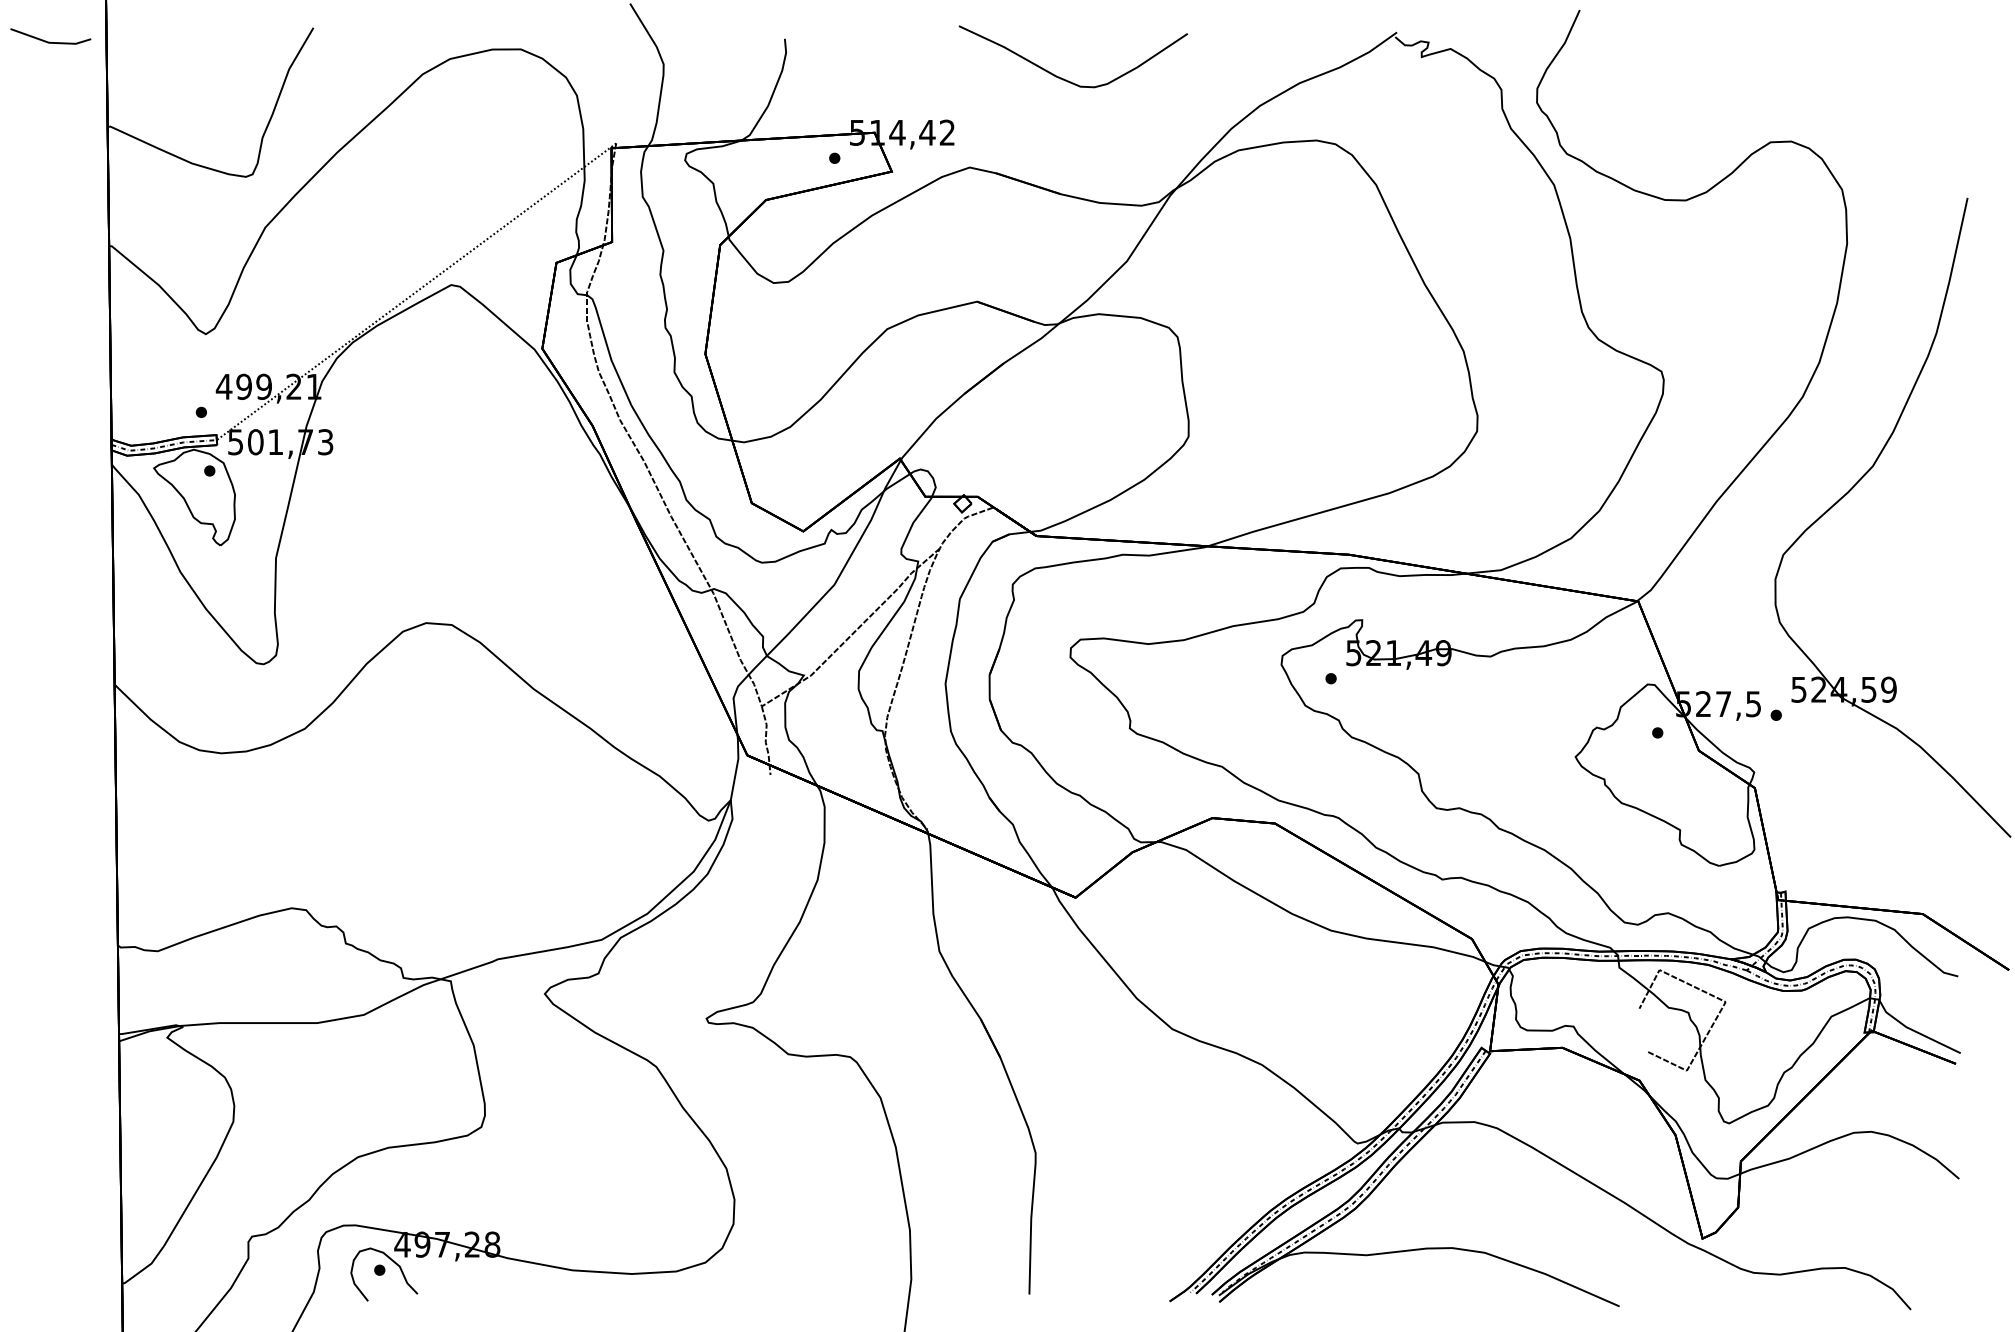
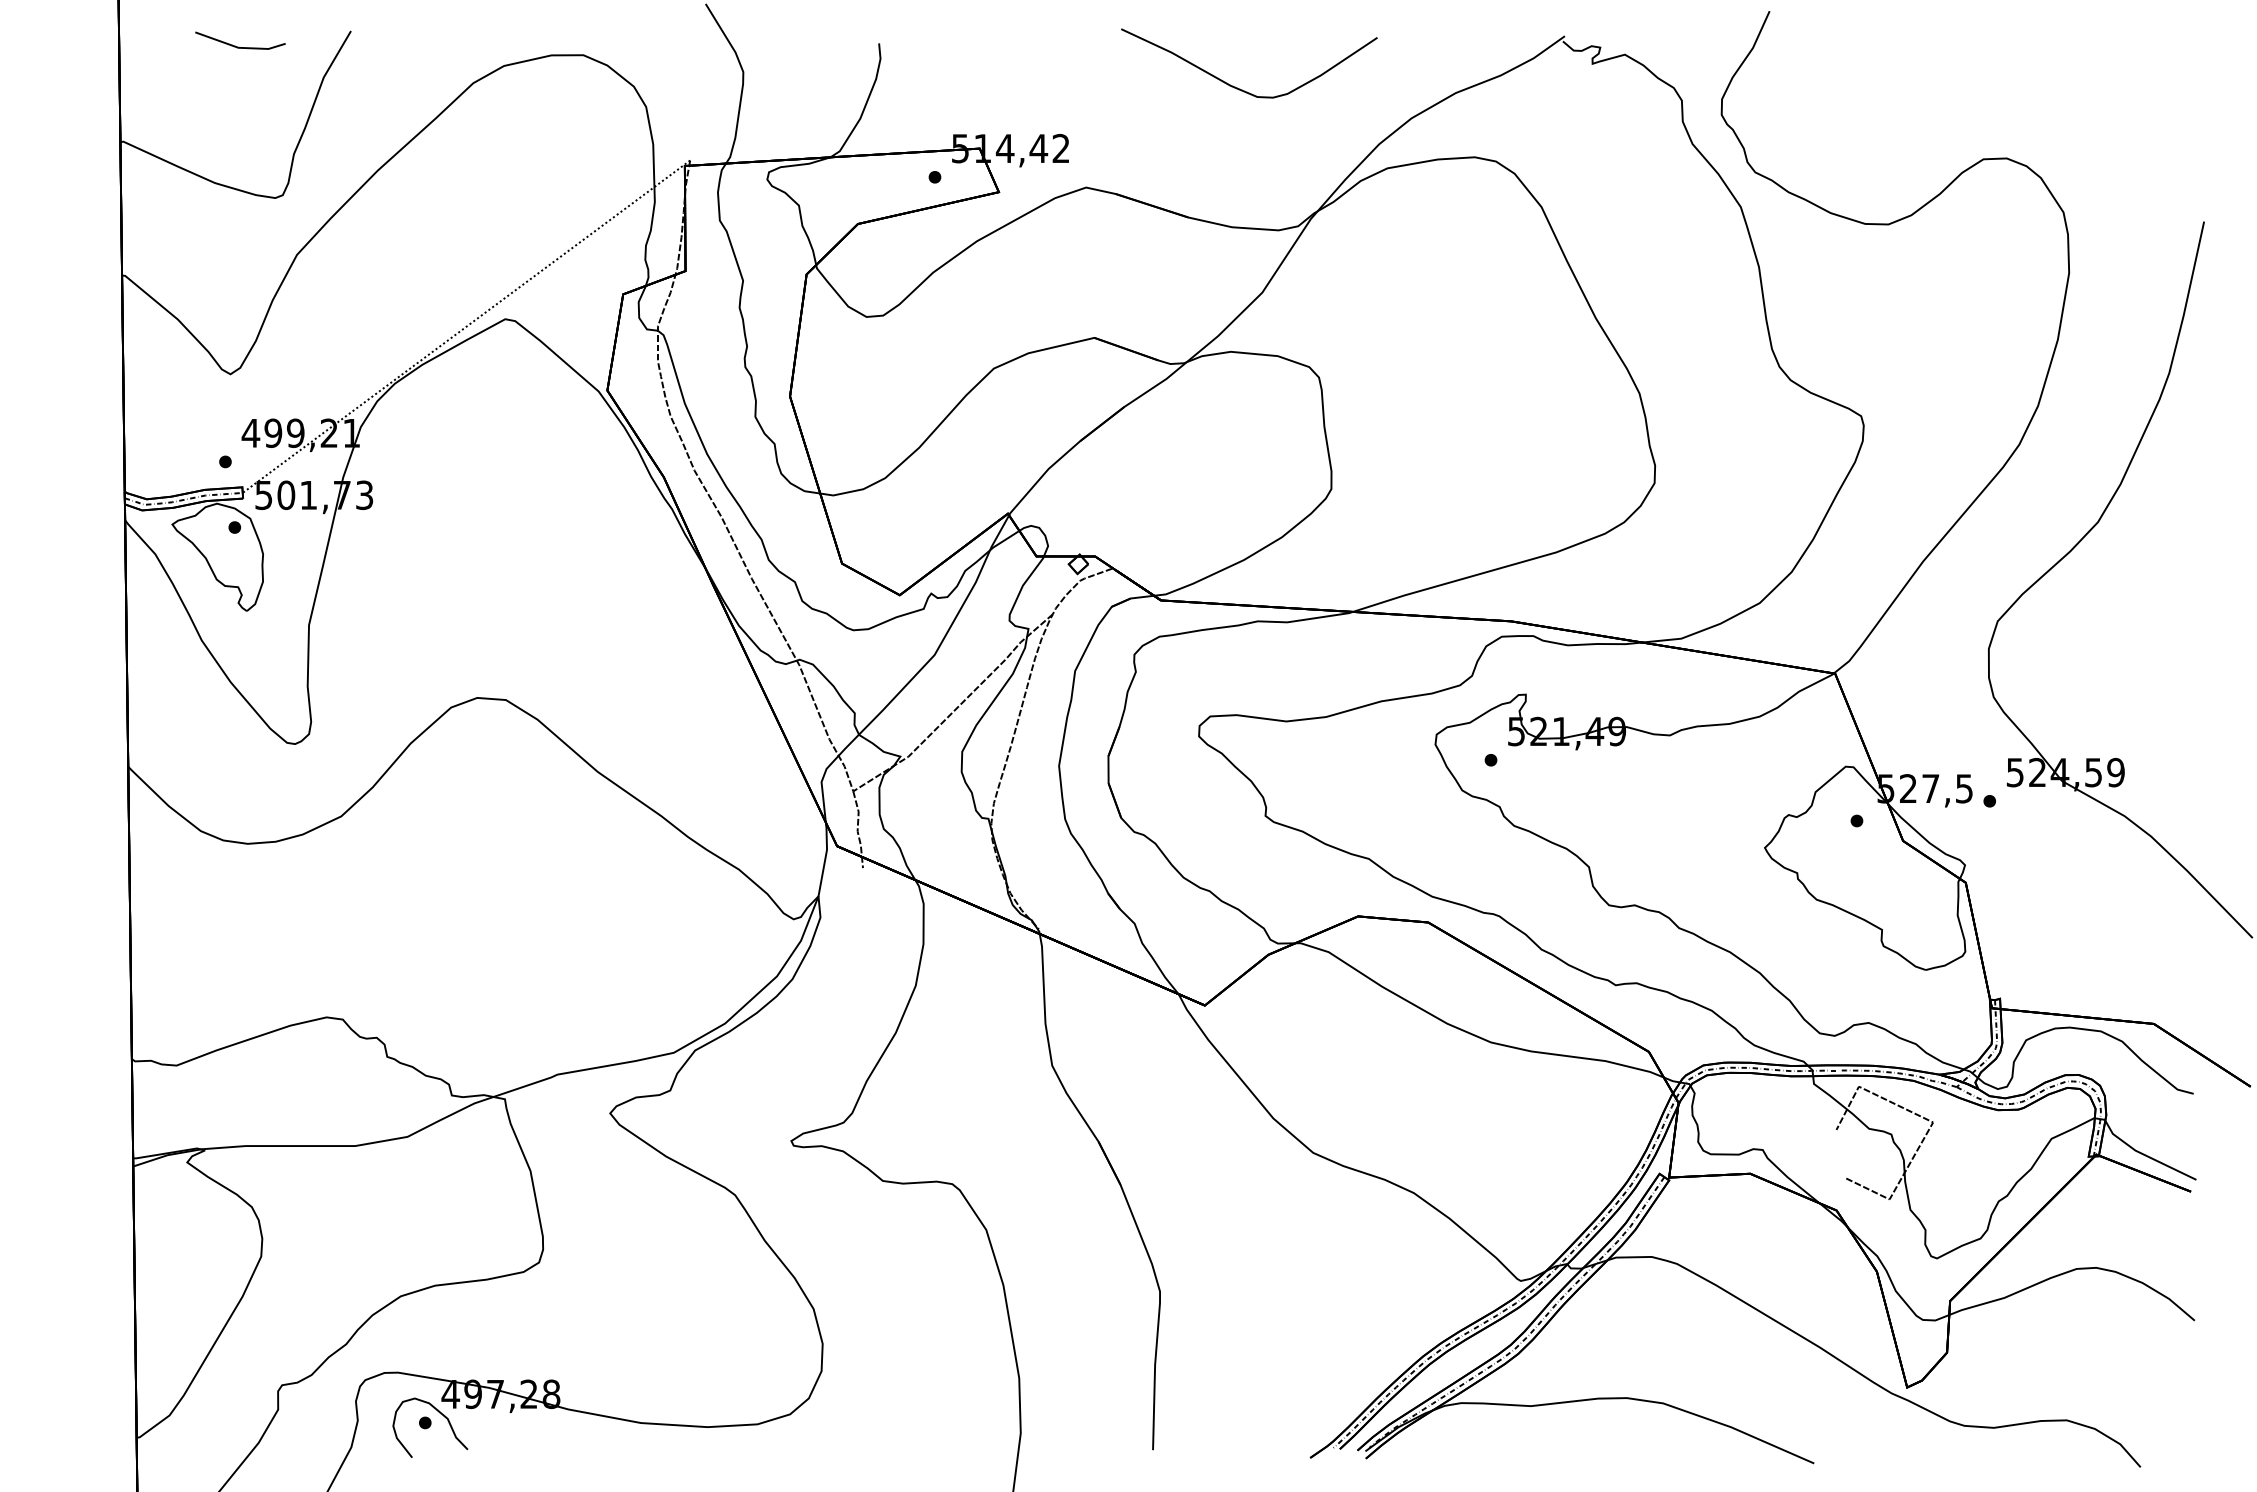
line: (50, 41) -> (240, 46), moved
curve: (1061, 77) -> (1236, 86), moved

